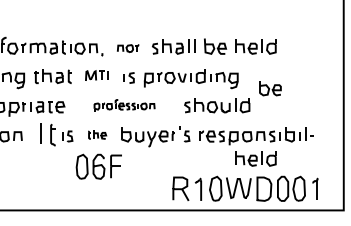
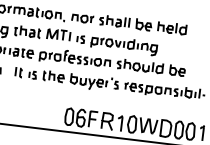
part: (127, 48) -> (82, 18), size x1.43
part: (96, 75) -> (58, 34), size x1.43
part: (270, 88) -> (177, 70), moved
part: (124, 105) -> (75, 58), size x1.67
part: (97, 134) -> (53, 76), size x1.67
part: (47, 135) -> (18, 72), size x0.62
part: (255, 158) -> (162, 106), removed
part: (98, 166) -> (80, 117), moved

